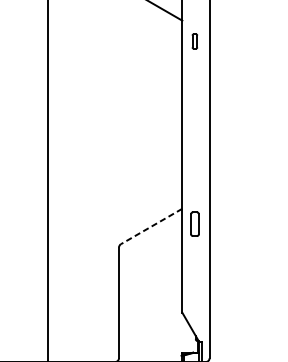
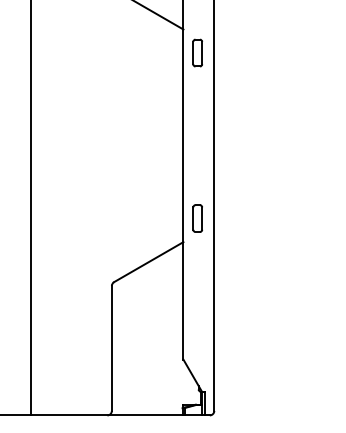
part: (194, 41) -> (197, 52), size x1.67
part: (194, 224) -> (197, 218), moved
line: (151, 226) -> (148, 262), dashed -> solid

